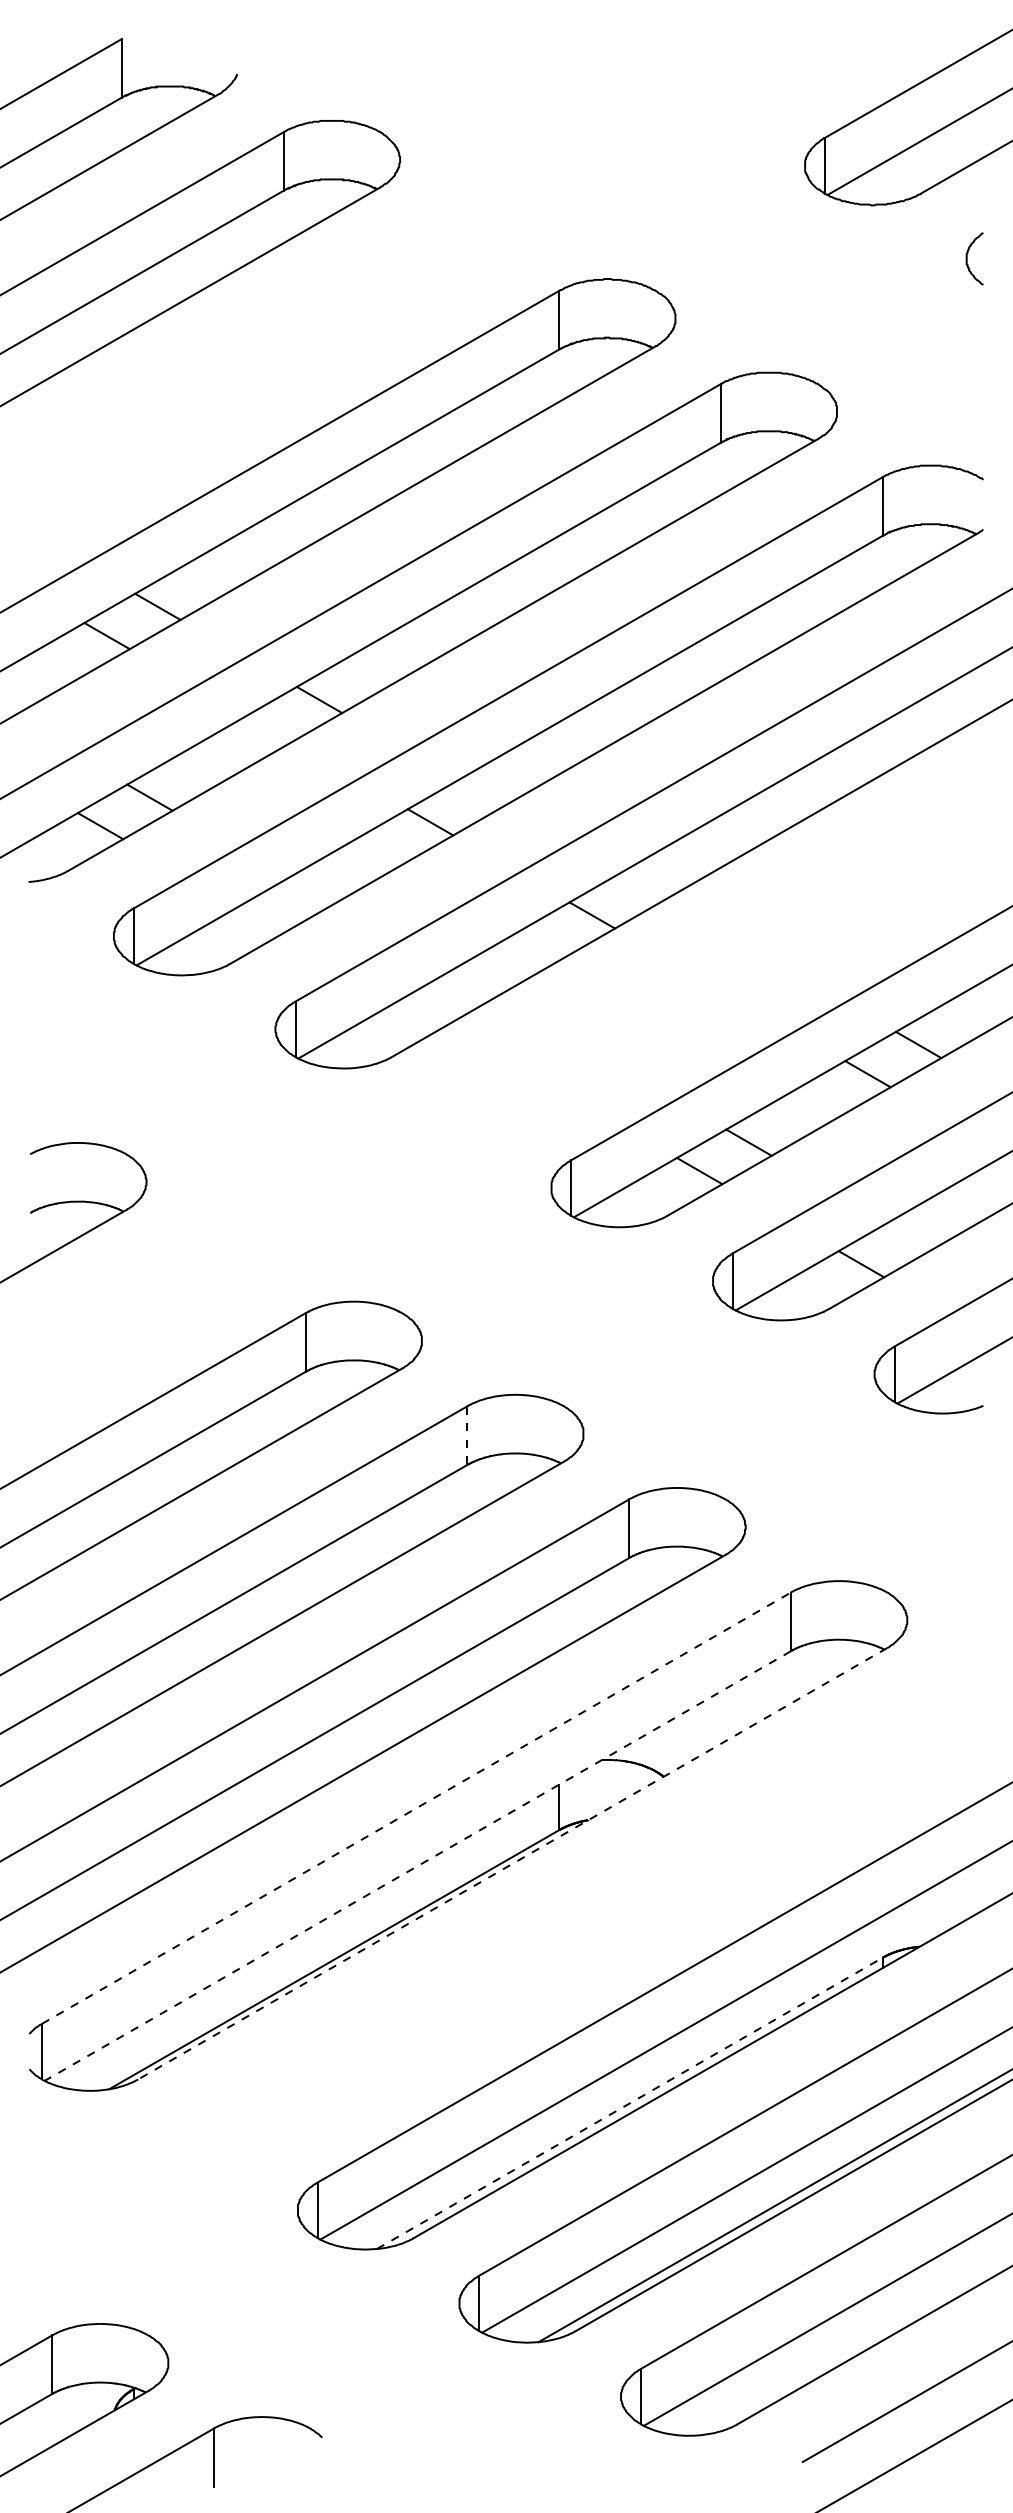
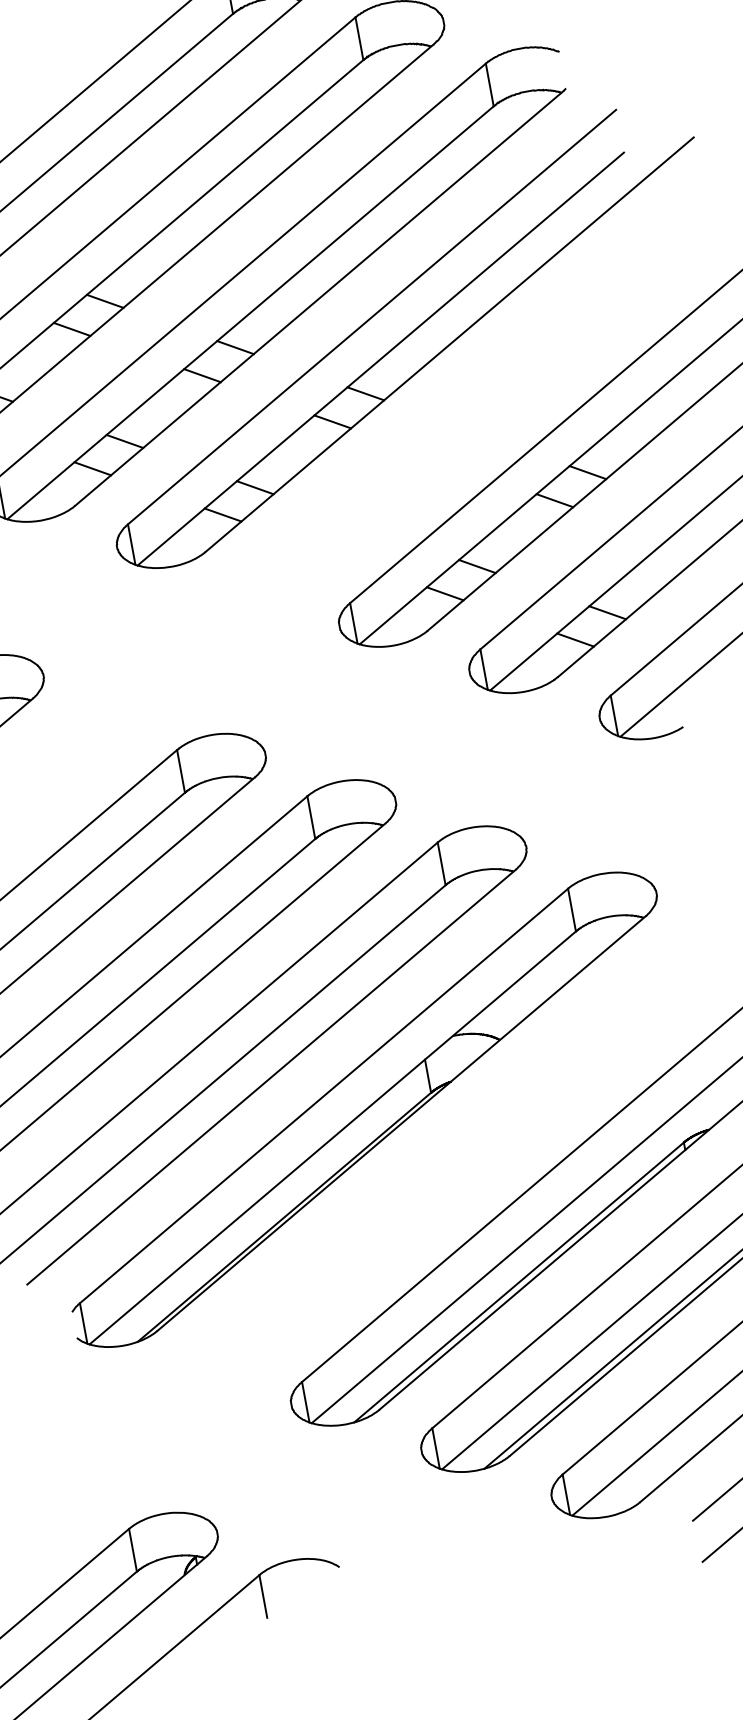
line: (268, 729) -> (71, 329), added
line: (481, 793) -> (235, 347), added
line: (642, 886) -> (365, 394), added
line: (311, 890) -> (124, 441), added
line: (262, 919) -> (92, 468), added
line: (473, 983) -> (255, 487), added
line: (423, 1012) -> (222, 515), added
line: (910, 1235) -> (607, 612), added
line: (467, 1436) -> (311, 818), dashed -> solid
line: (416, 1807) -> (323, 1095), dashed -> solid
line: (512, 1863) -> (401, 1123), dashed -> solid
line: (417, 1866) -> (332, 1138), dashed -> solid
line: (629, 2103) -> (518, 1282), dashed -> solid

